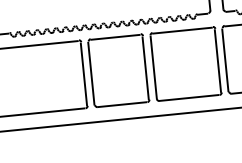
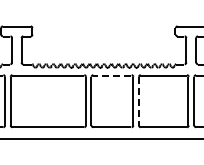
line: (114, 37) -> (111, 75), solid -> dashed
line: (154, 67) -> (139, 101), solid -> dashed

